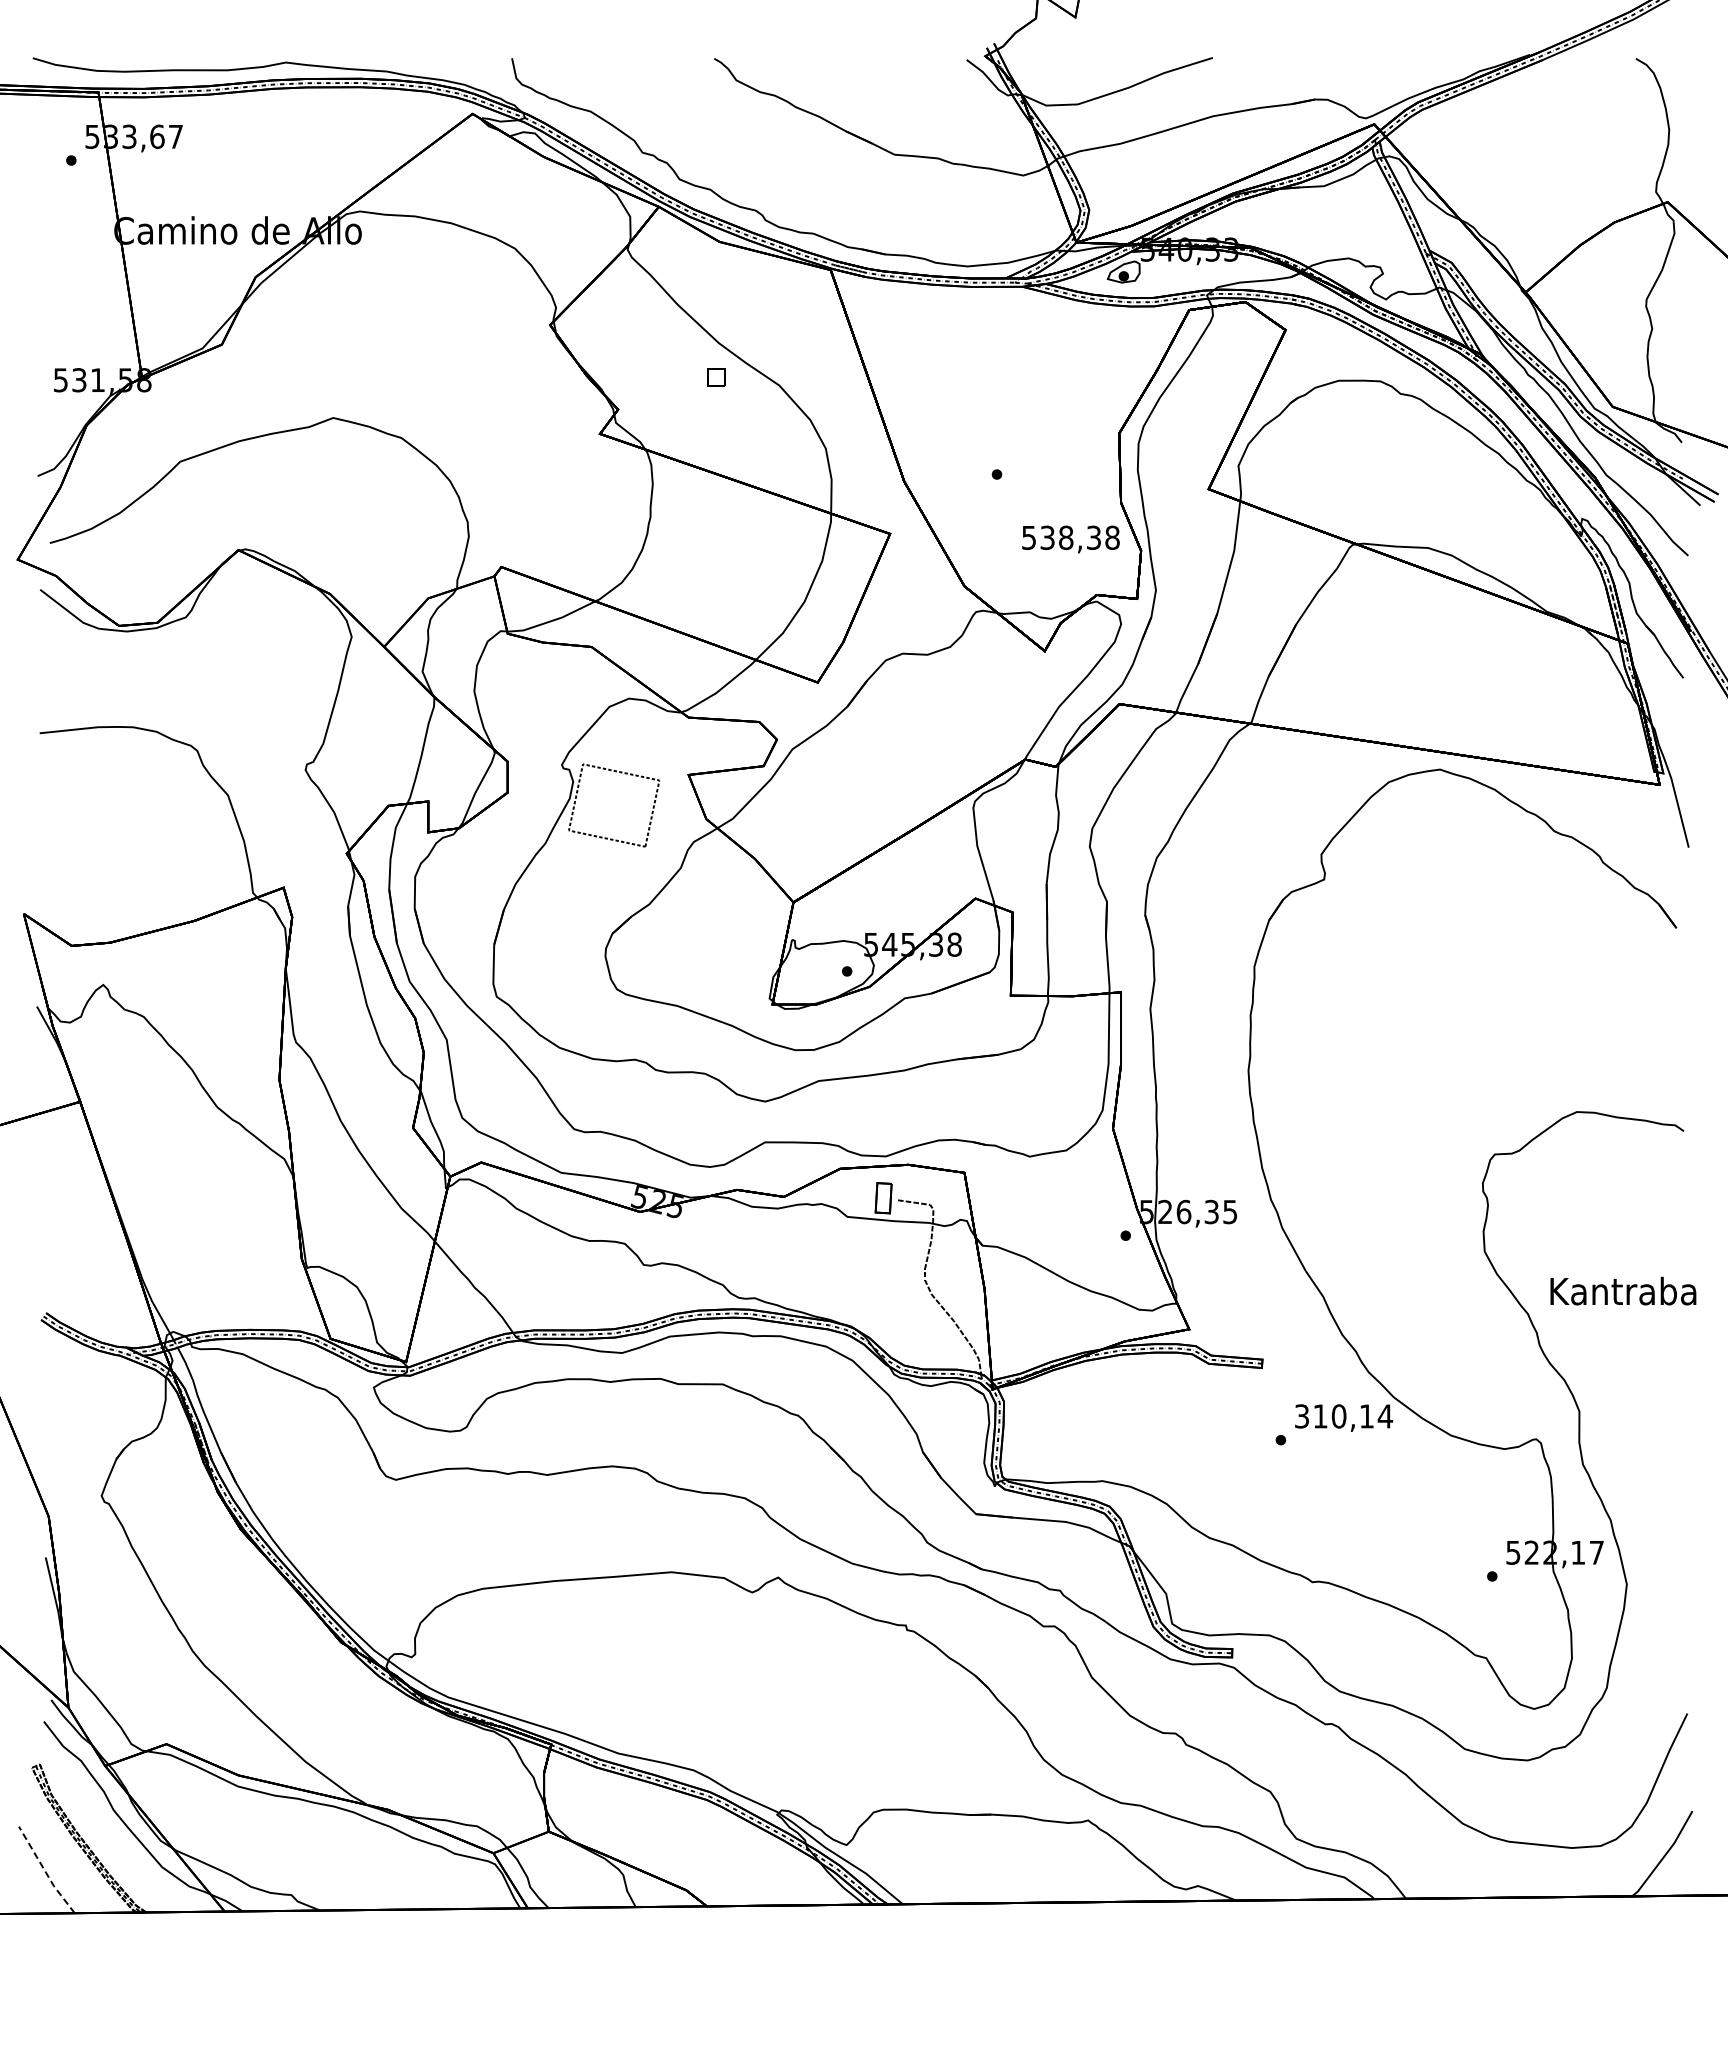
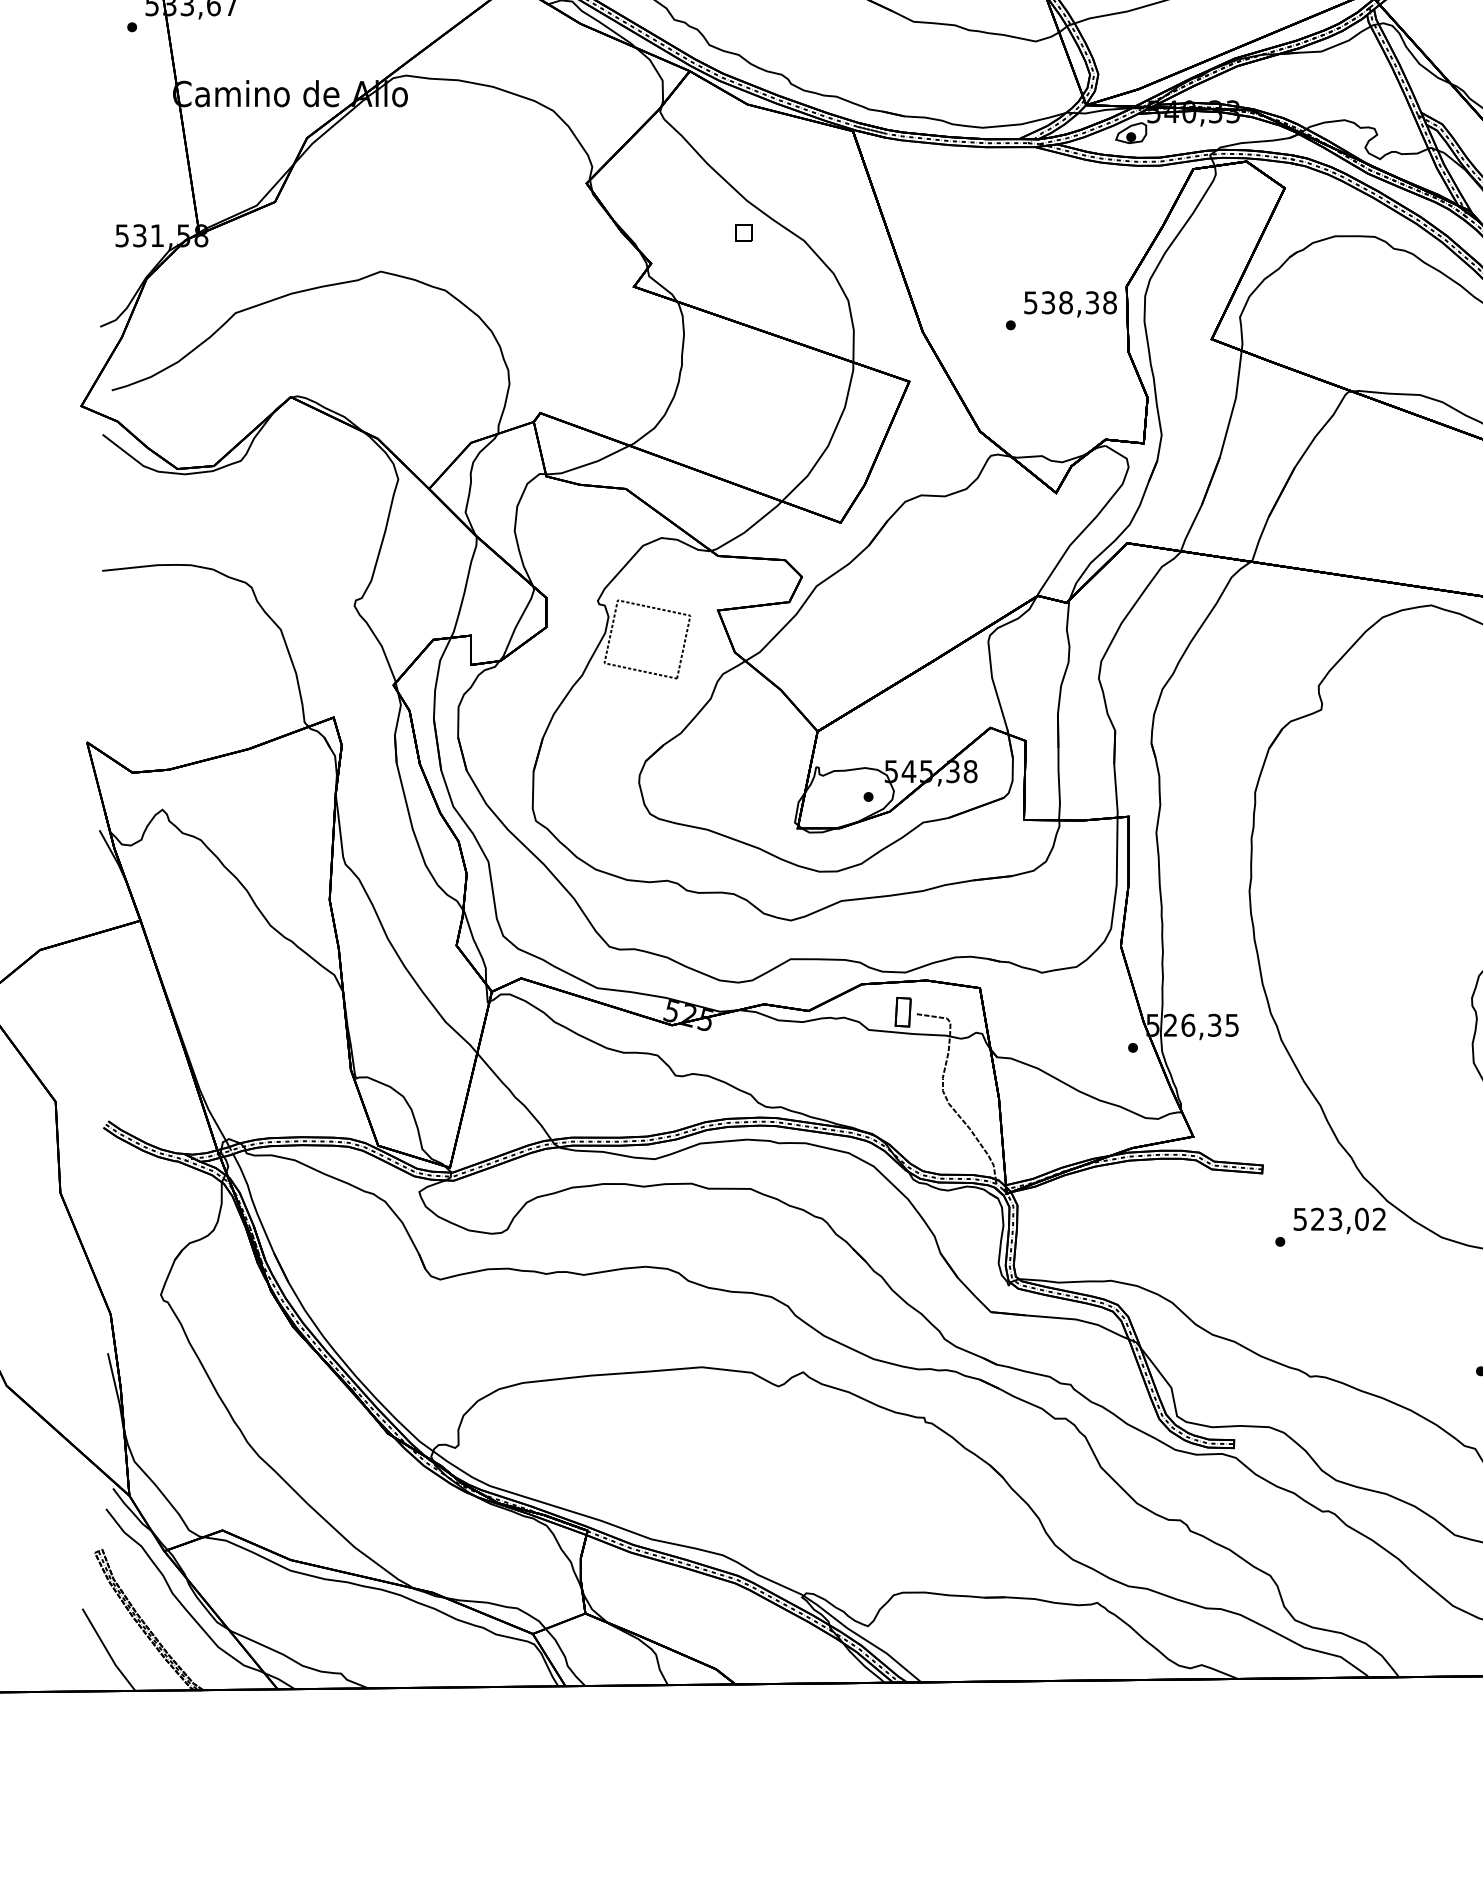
text: (1070, 539) -> (1070, 304), moved
text: (1344, 1416) -> (1340, 1219), 310,14 -> 523,02
line: (45, 1871) -> (107, 1651), dashed -> solid

